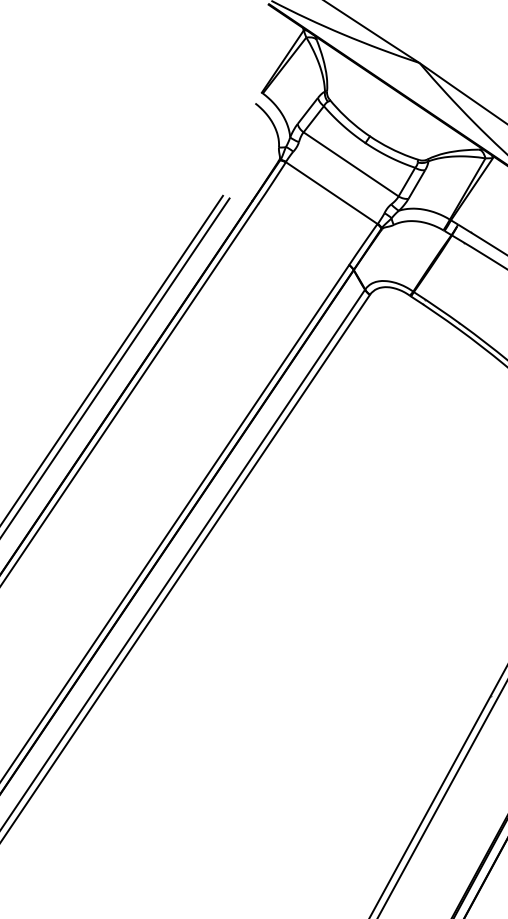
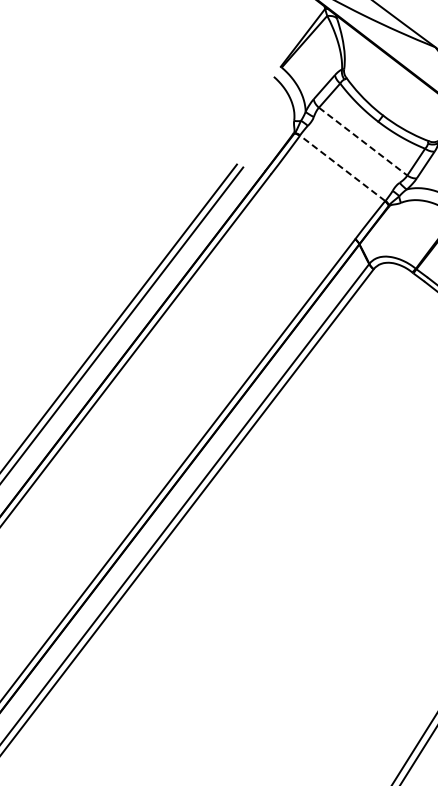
line: (351, 164) -> (363, 141), solid -> dashed
line: (331, 192) -> (342, 167), solid -> dashed

